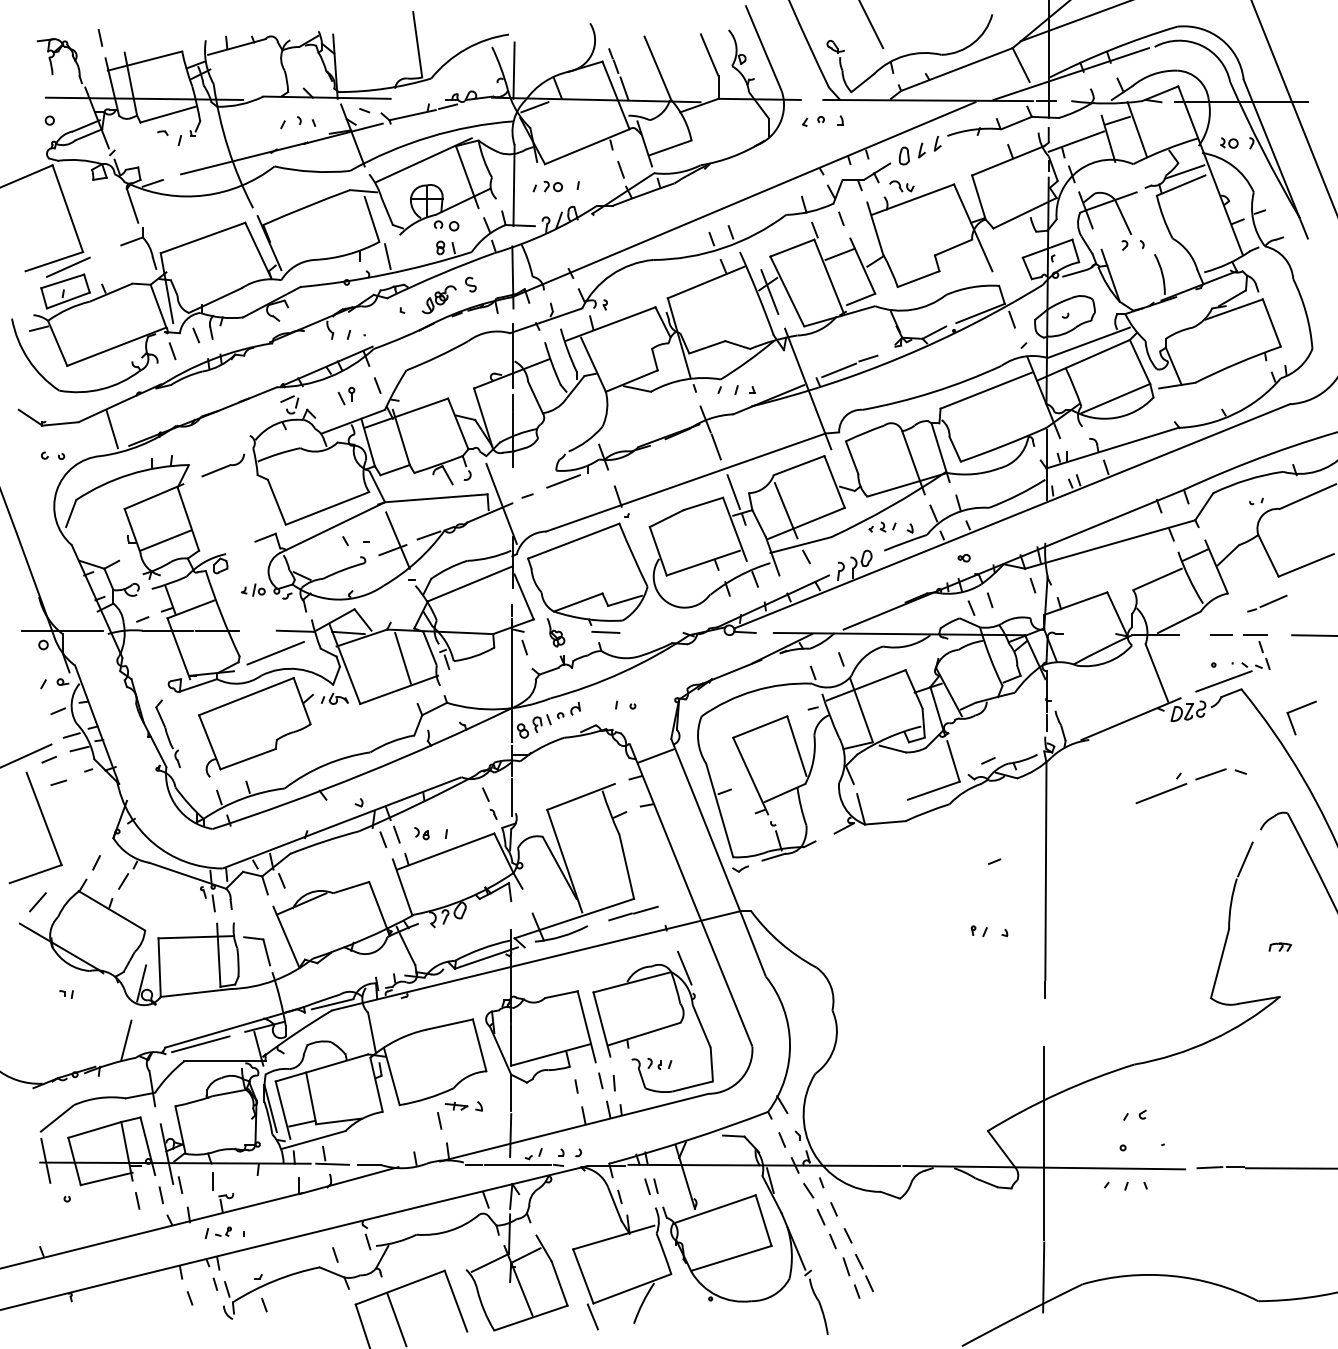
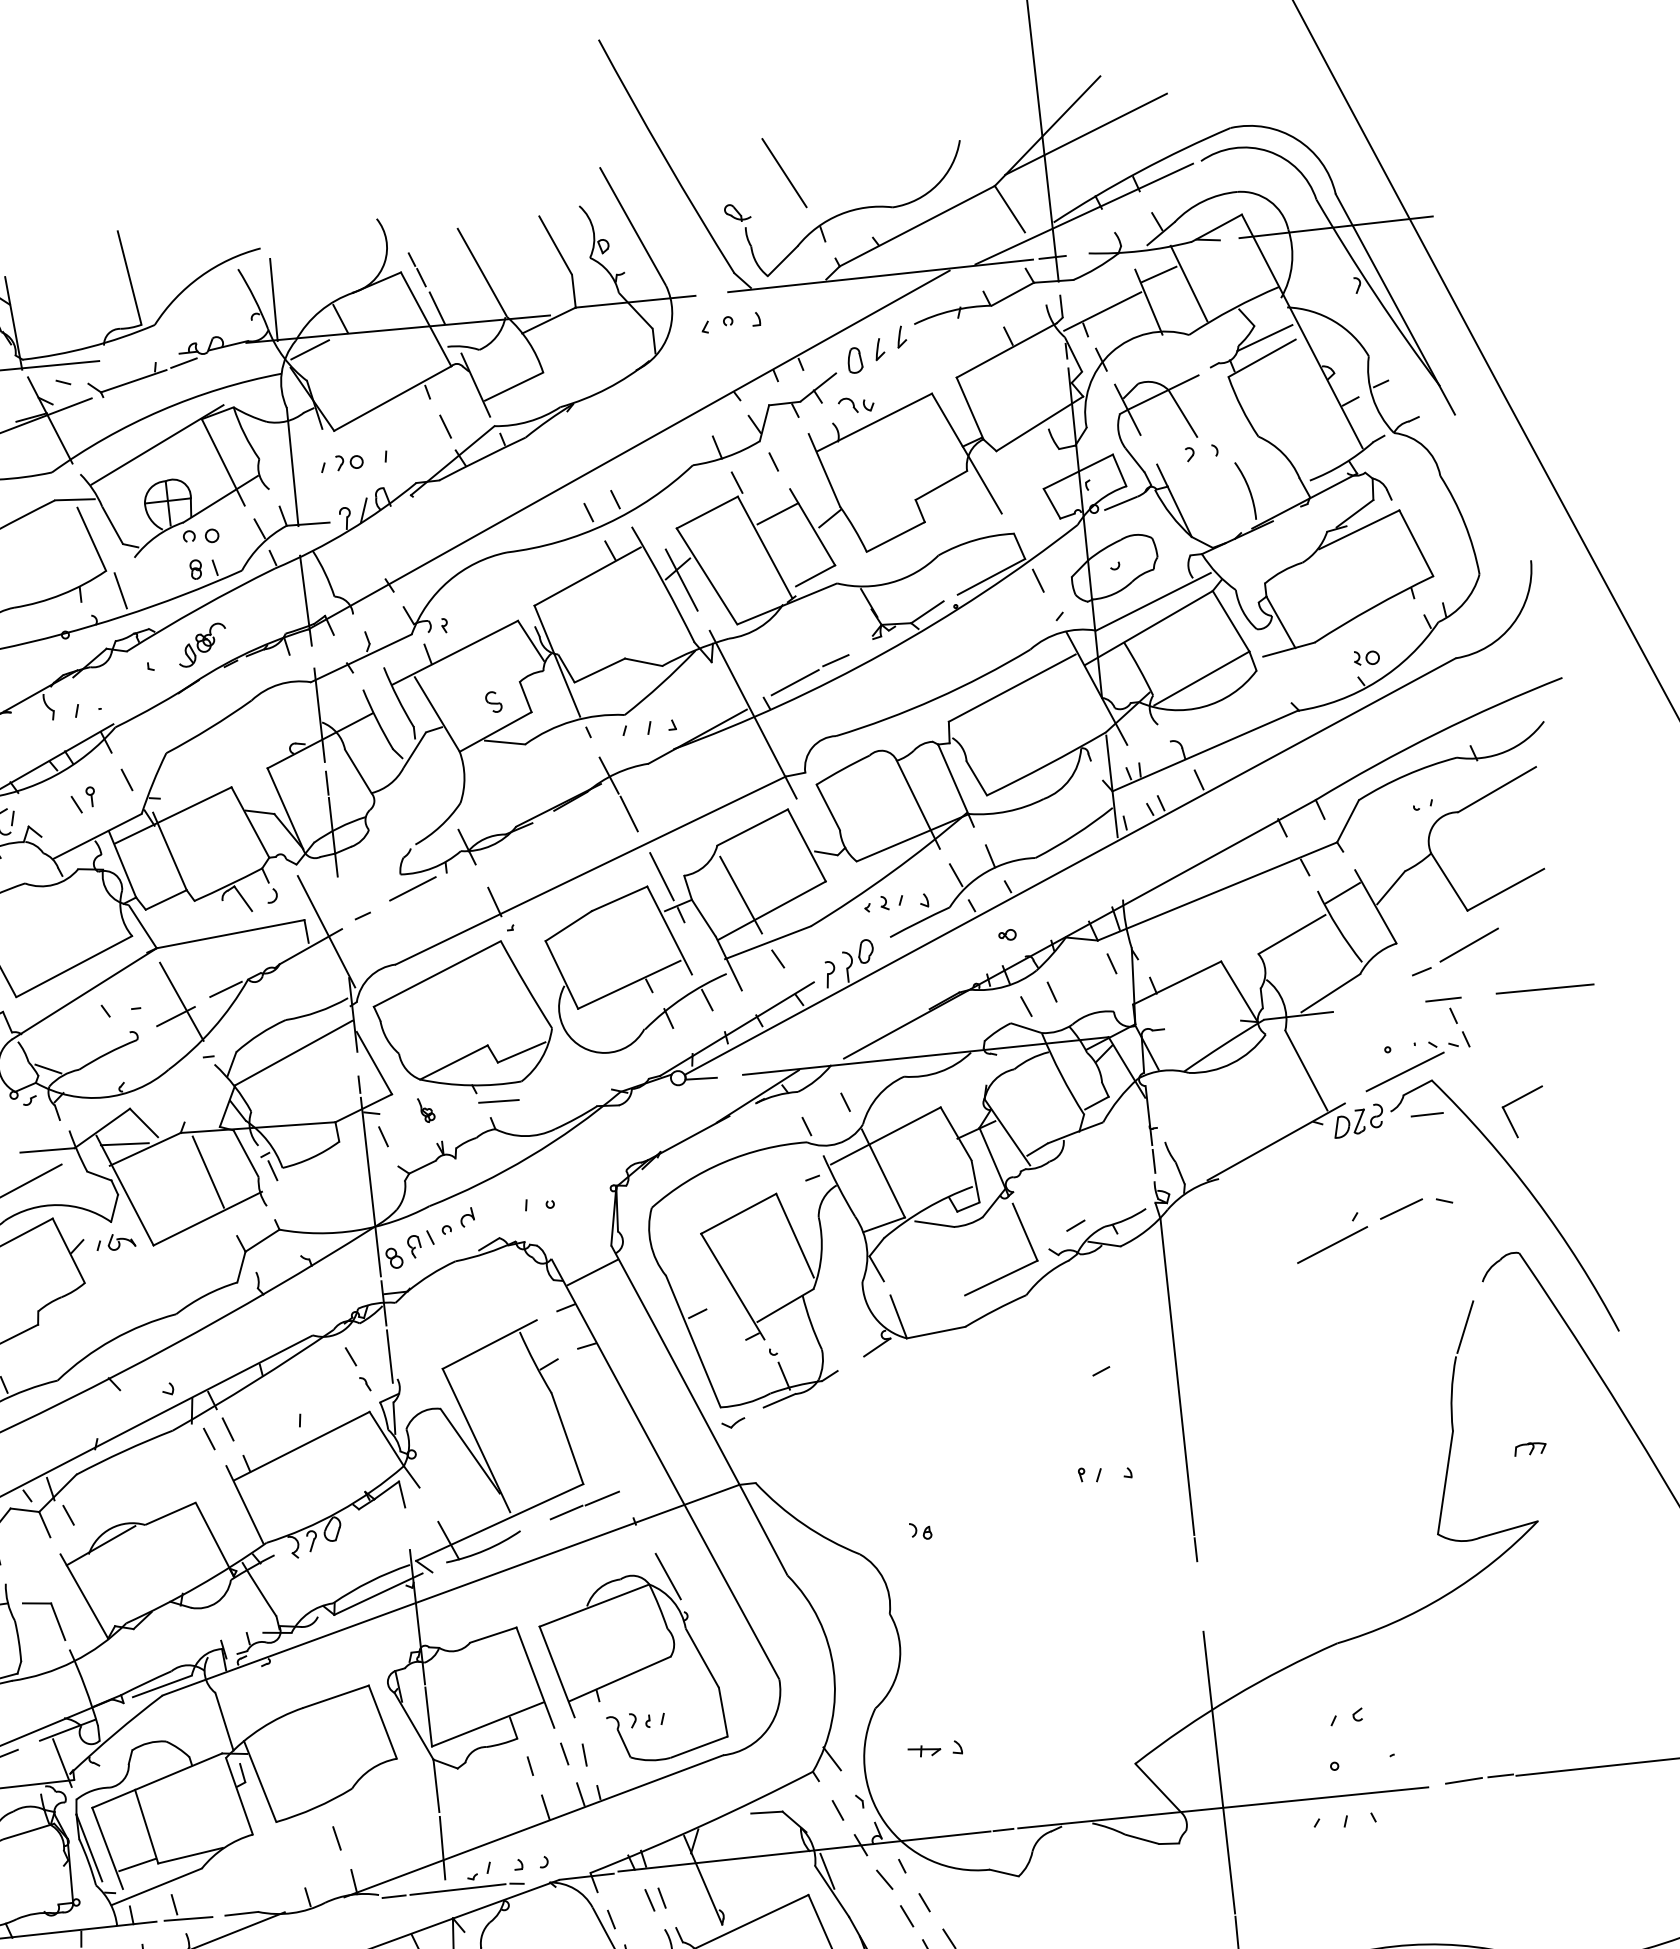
part: (1229, 142) -> (1366, 656), moved
part: (470, 284) -> (493, 701), moved
part: (1267, 603) -> (1455, 951), size x1.6
part: (555, 632) -> (425, 1109), size x0.6
line: (1221, 634) -> (1426, 1113), moved
part: (421, 833) -> (920, 1531), moved
part: (463, 1106) -> (934, 1750), moved

